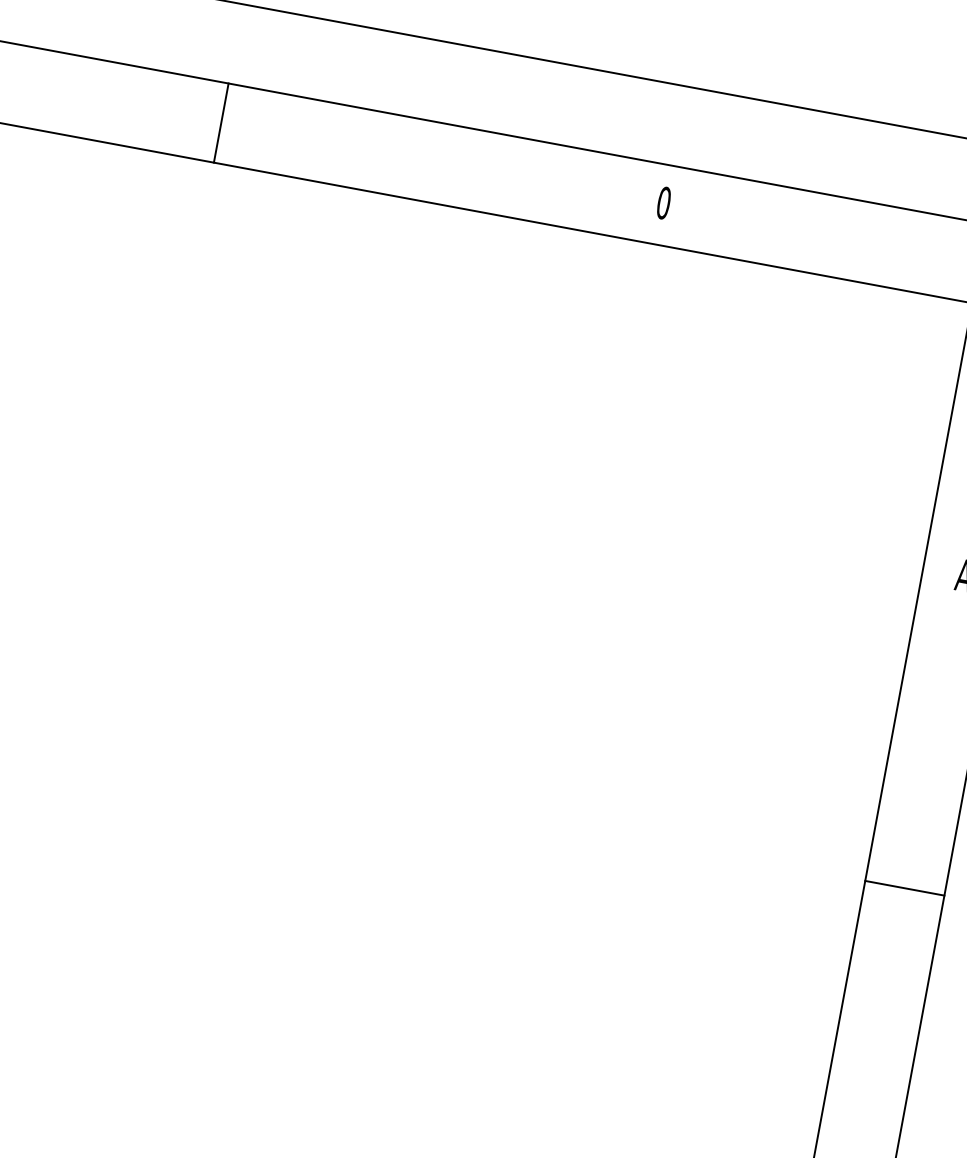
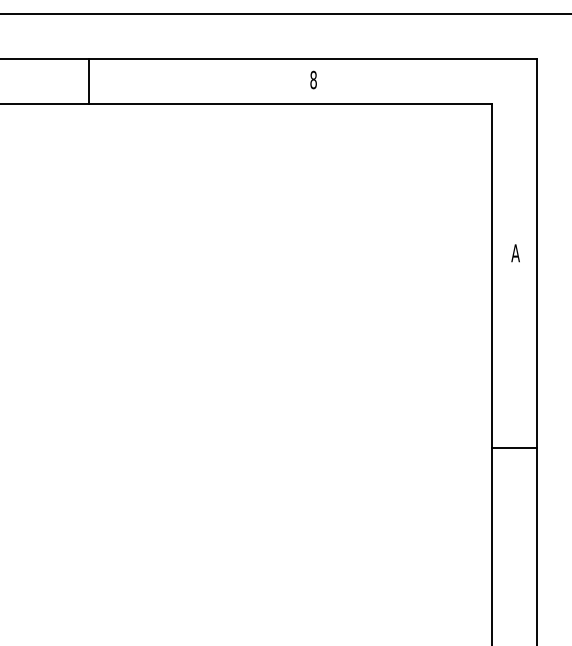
line: (221, 121) -> (89, 80), moved
text: (663, 202) -> (313, 79), 0 -> 8
line: (904, 888) -> (514, 448), moved

